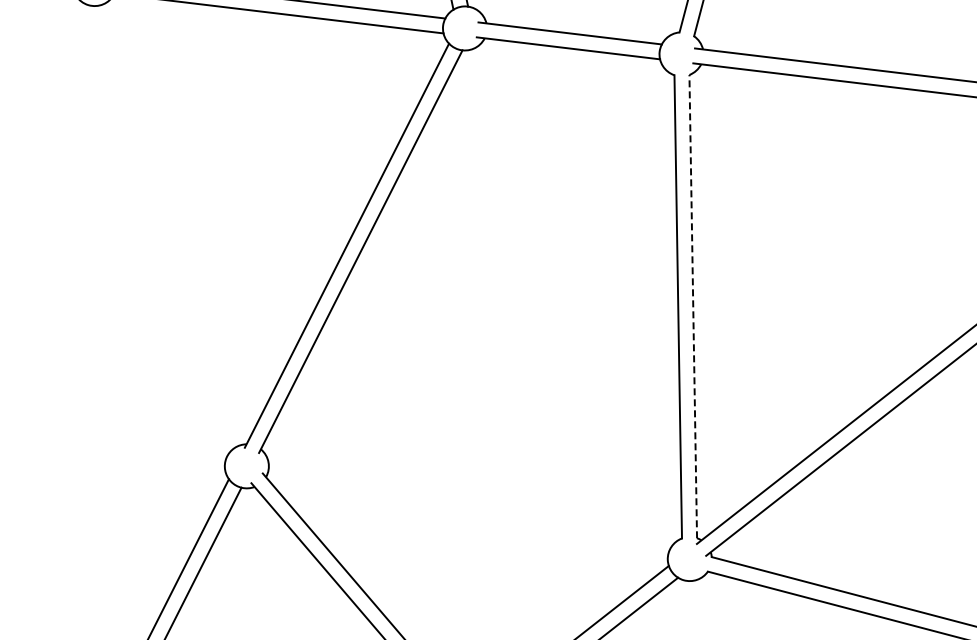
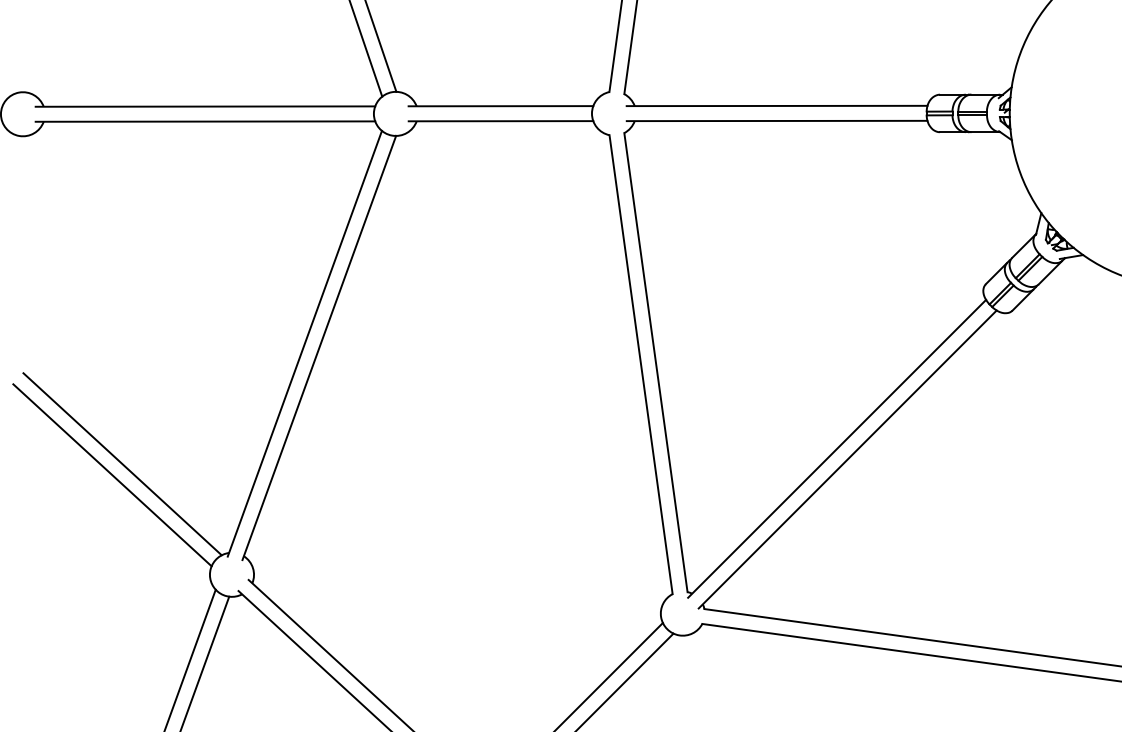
line: (692, 306) -> (655, 362), dashed -> solid
line: (151, 343) -> (122, 464), added
line: (140, 353) -> (112, 475), added

